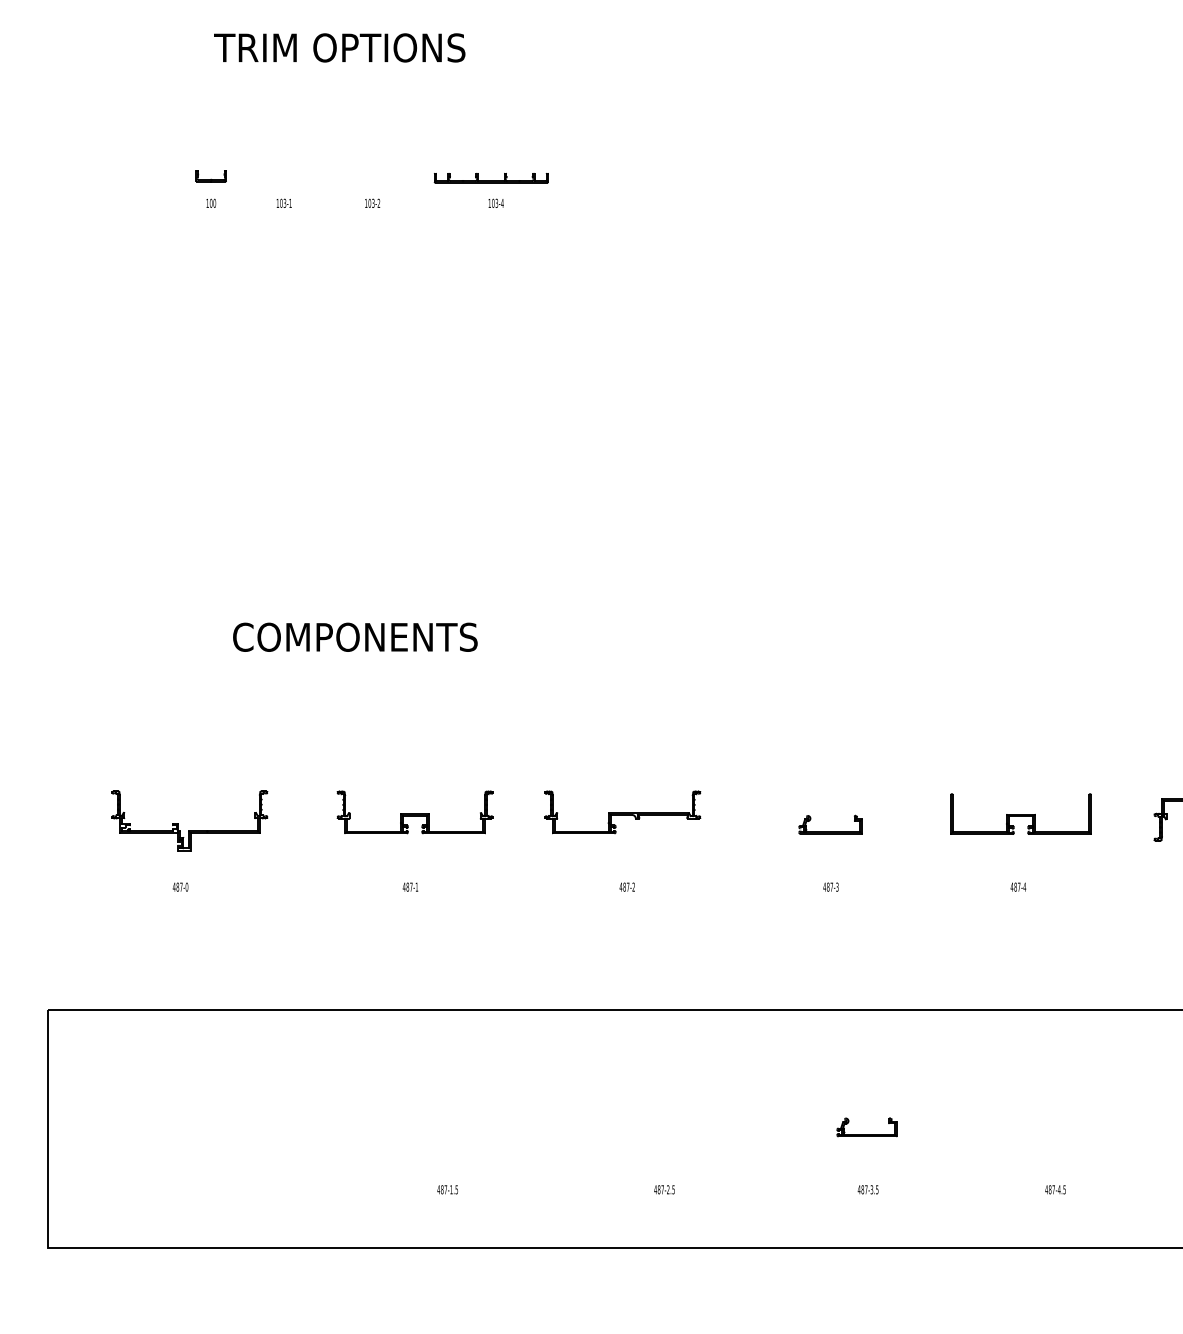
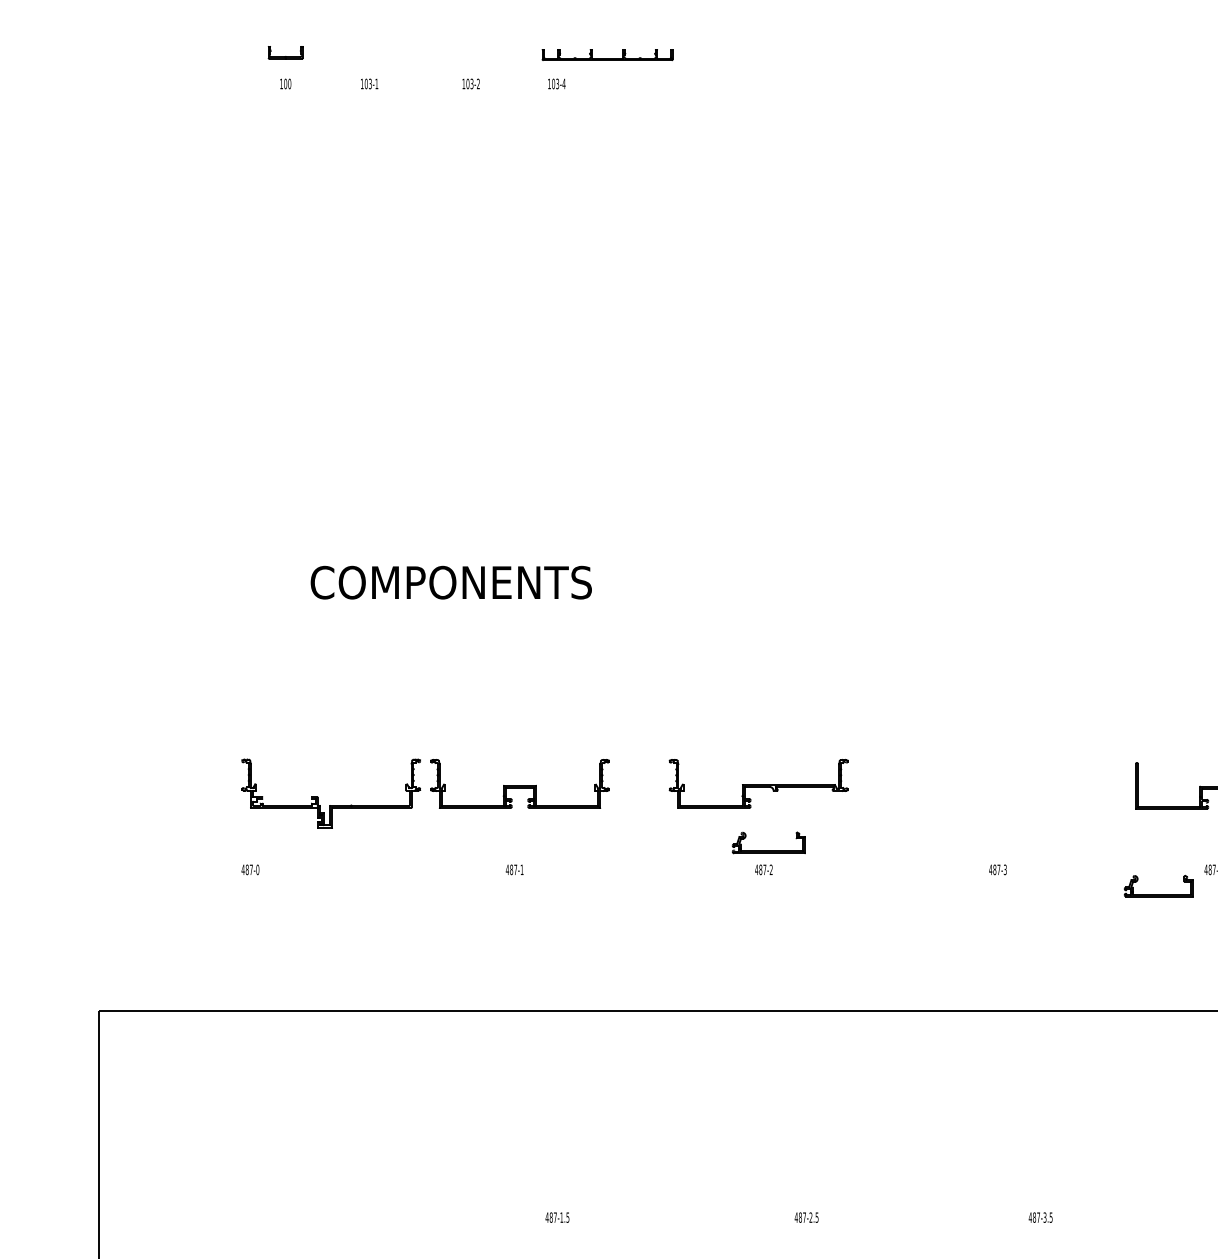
text: (495, 202) -> (556, 82), moved
part: (189, 830) -> (330, 804), moved
part: (830, 831) -> (768, 850), moved
part: (866, 1134) -> (1158, 894), moved

